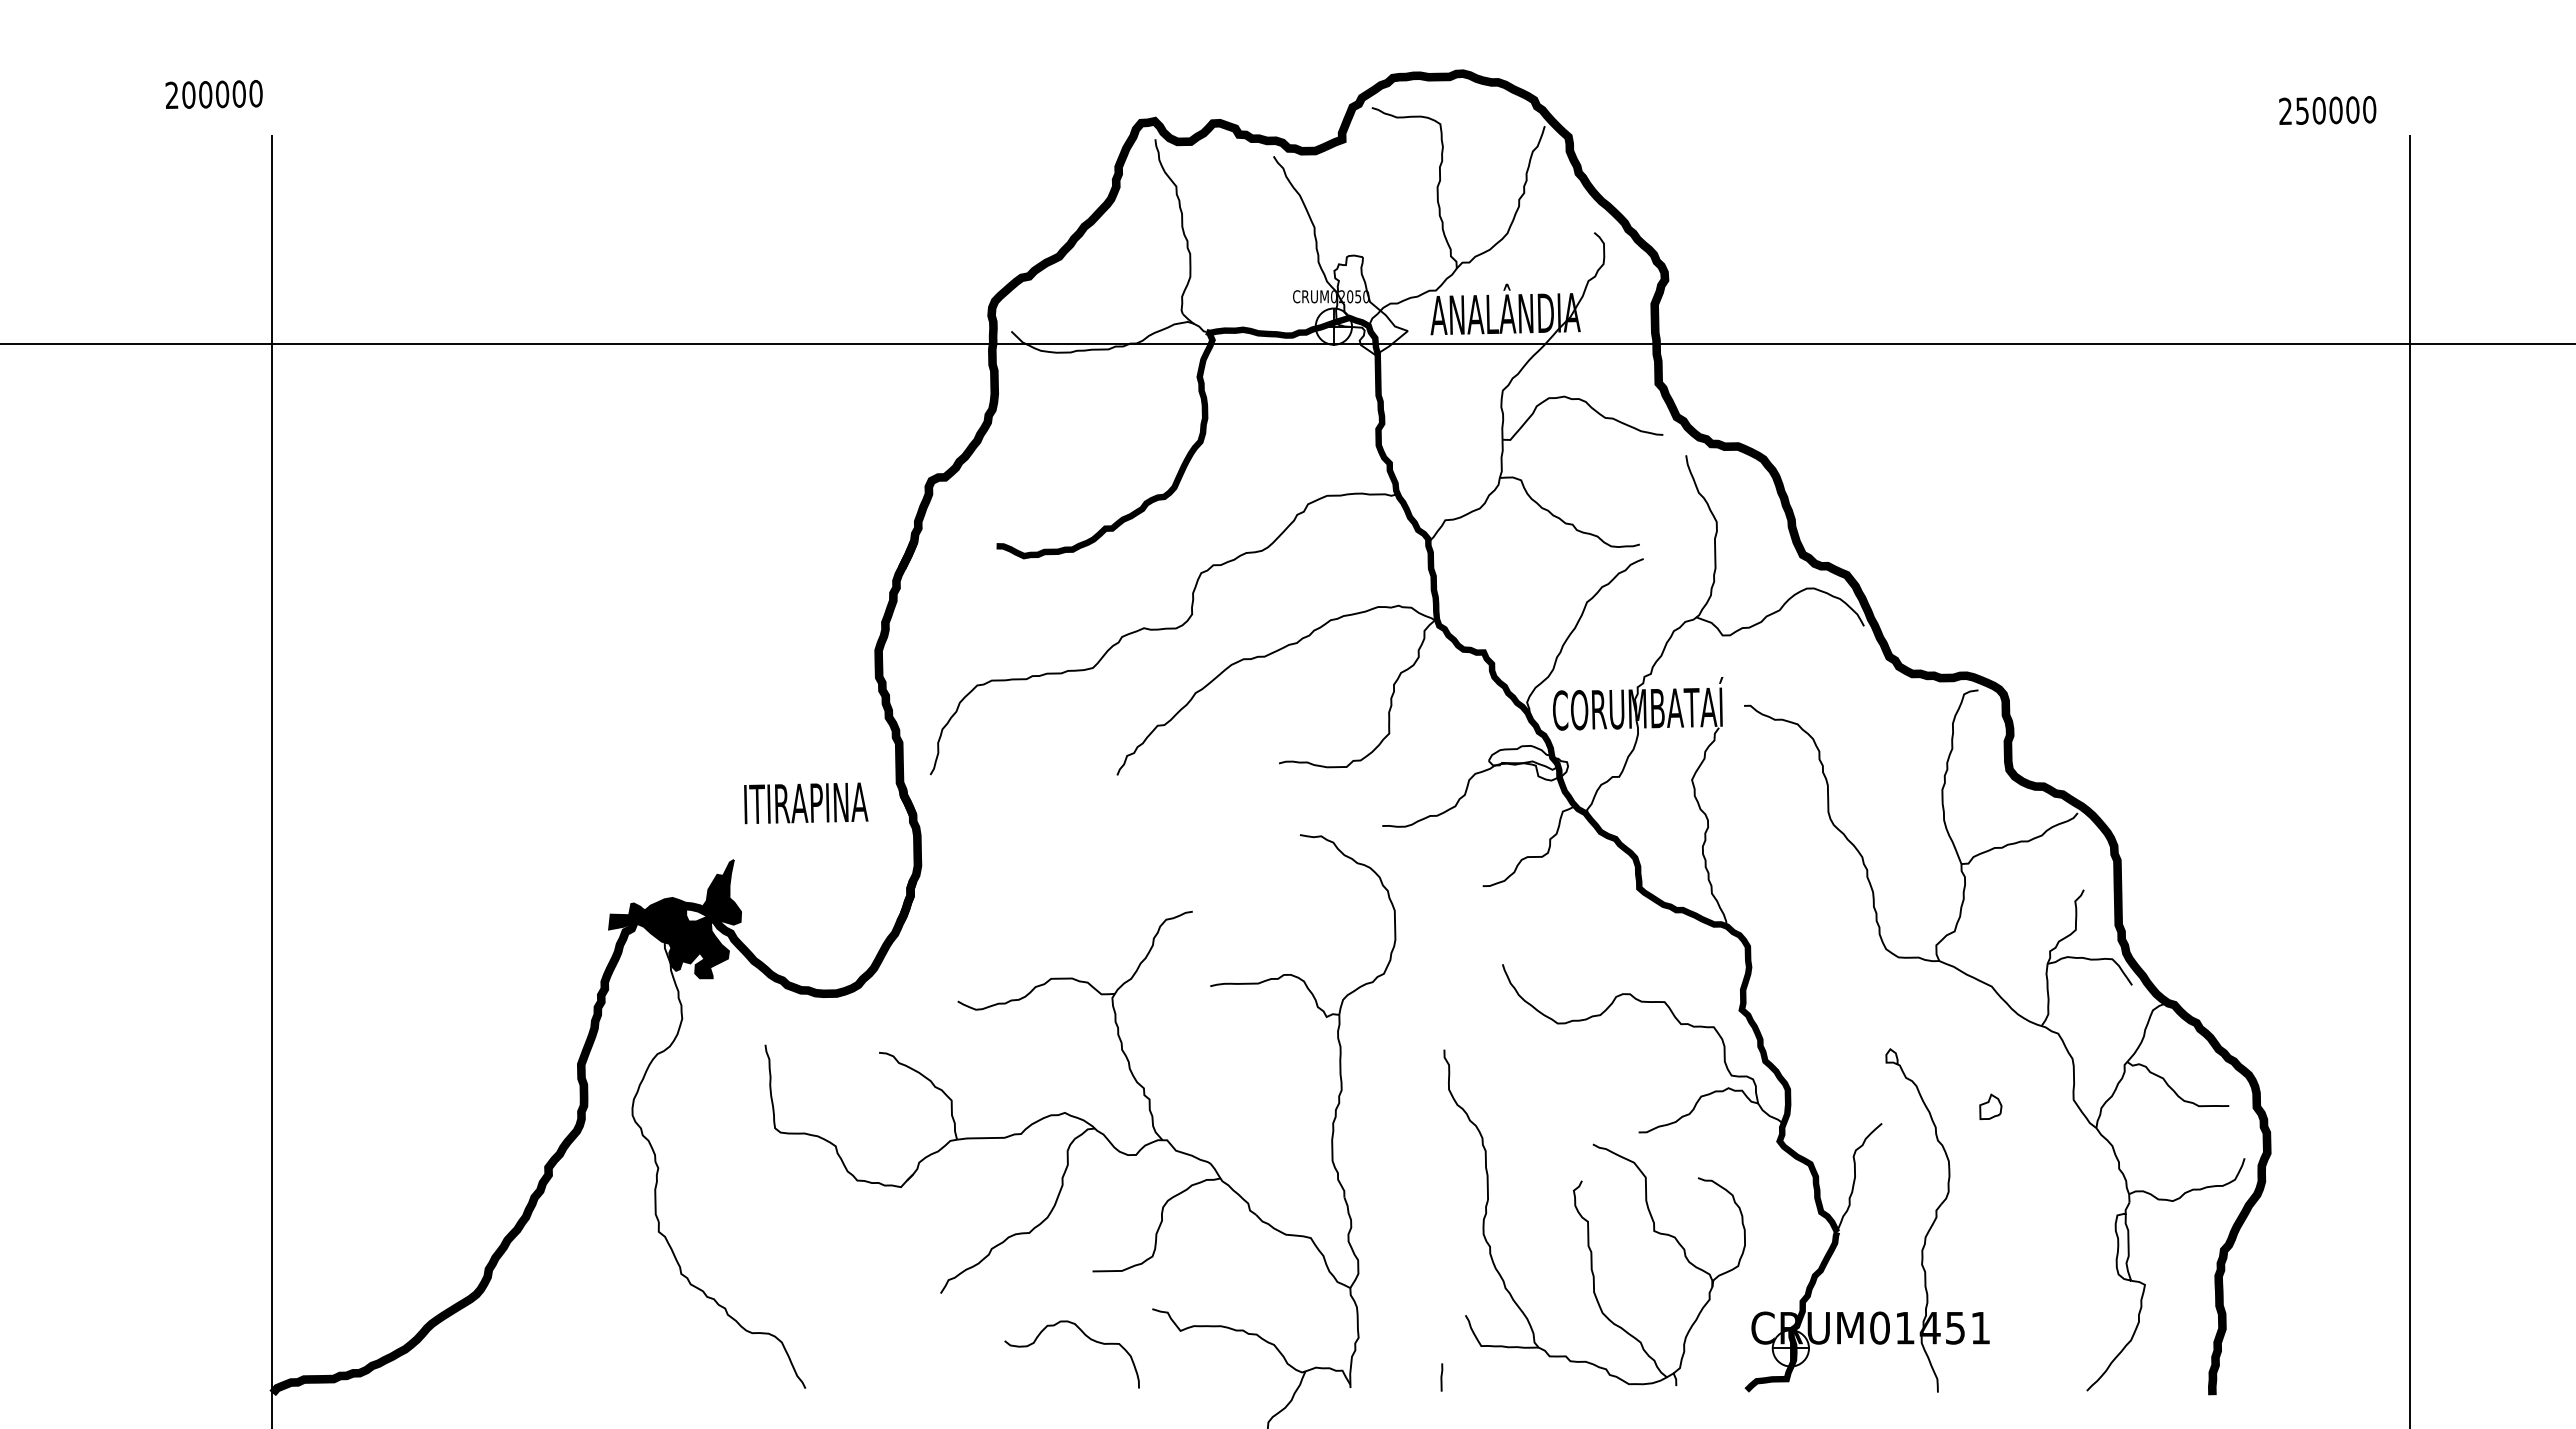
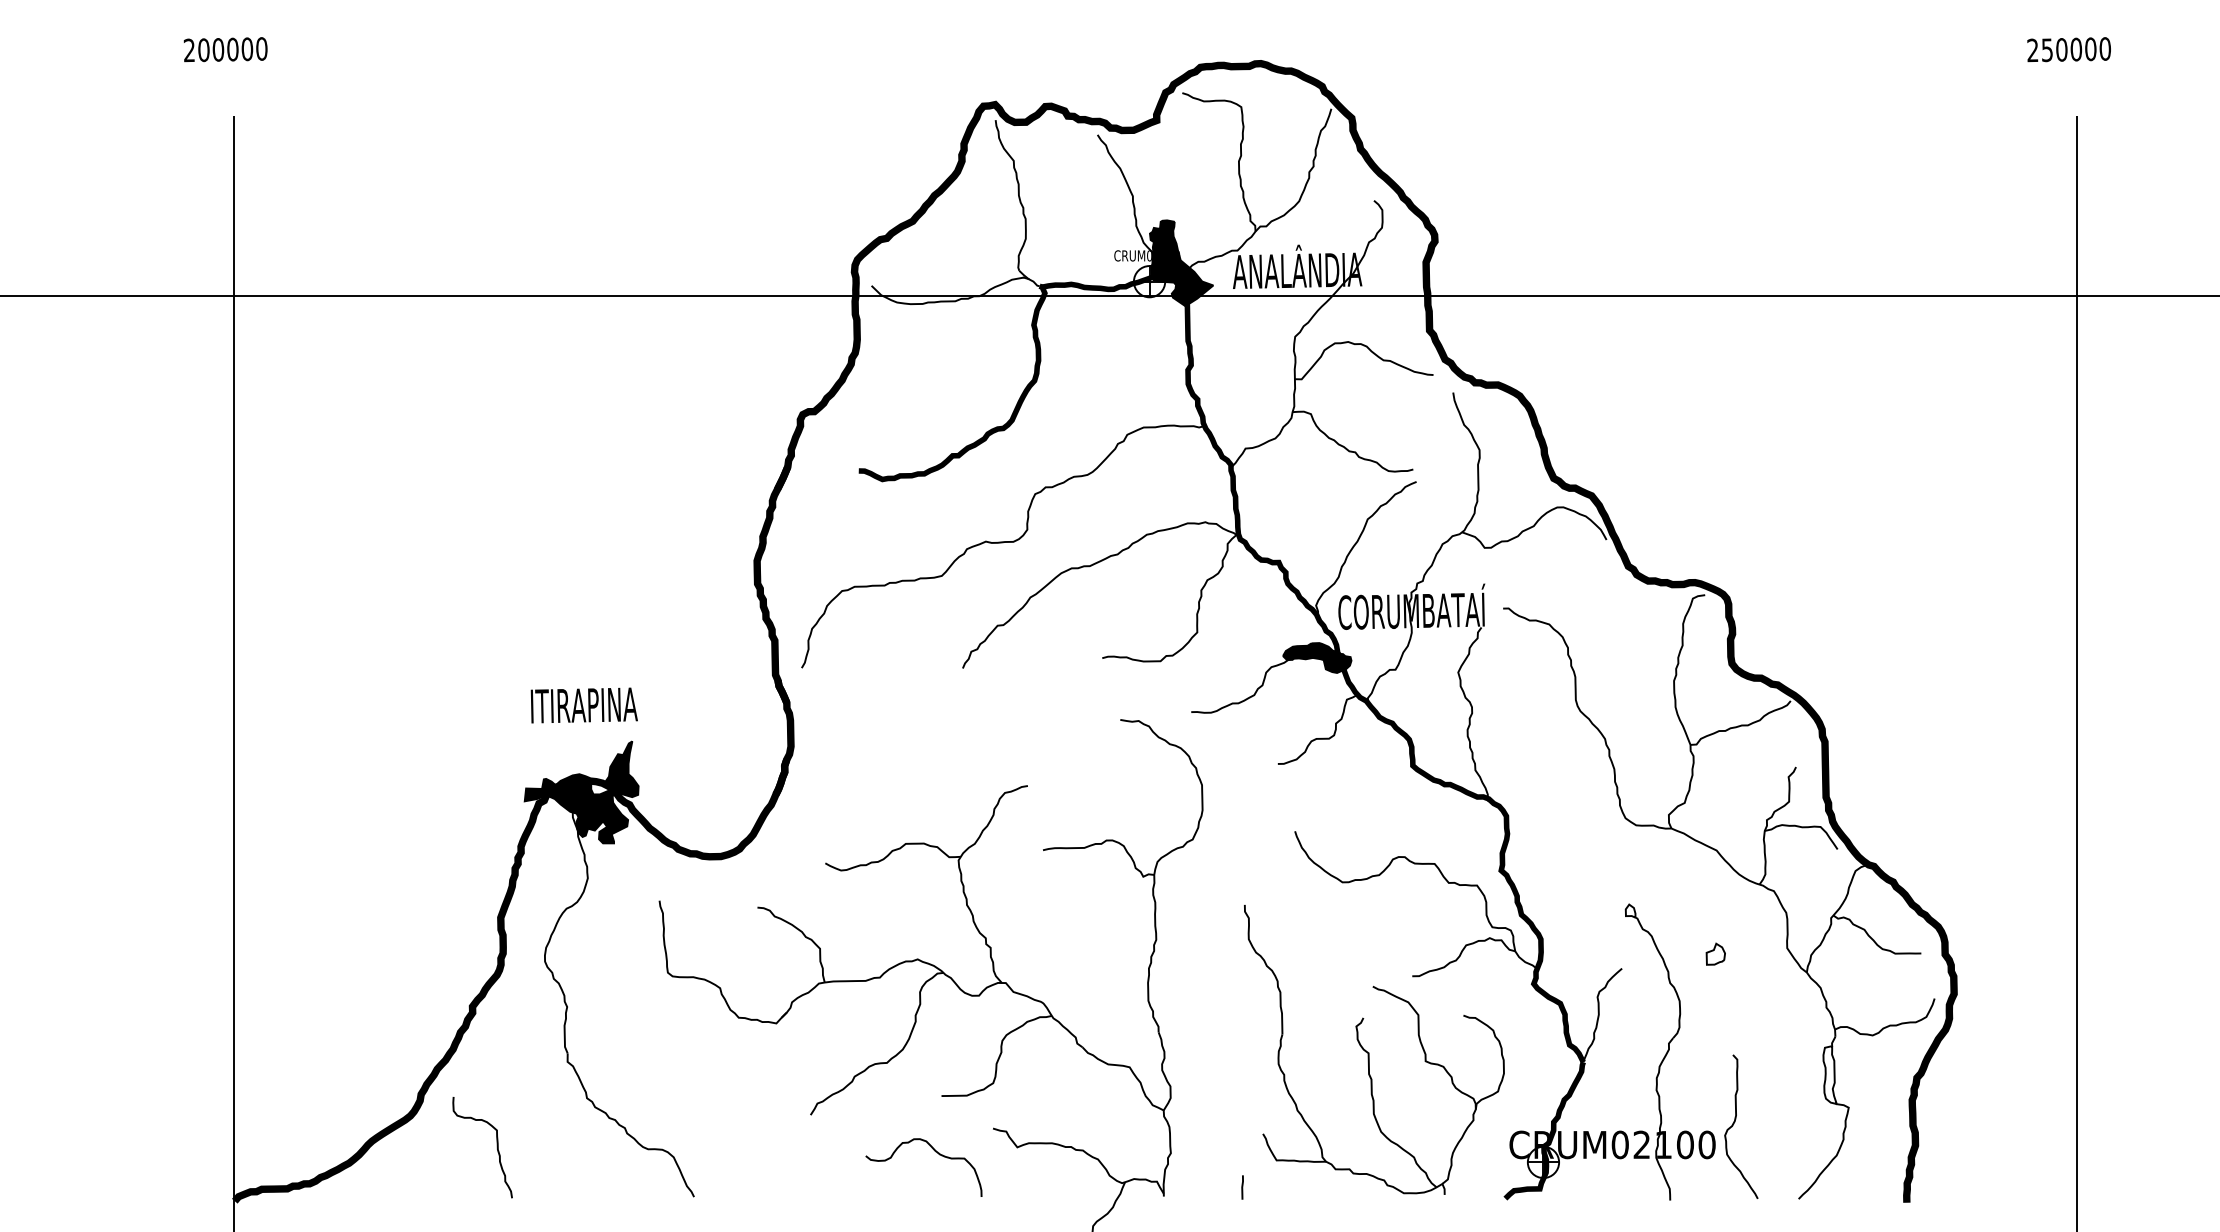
text: (213, 94) -> (225, 49), moved
text: (2327, 110) -> (2068, 49), moved
fill: (1370, 305) -> (1181, 263), added
fill: (1528, 762) -> (1317, 657), added
text: (806, 803) -> (584, 705), moved
curve: (2012, 1303) -> (1734, 1123), added
text: (1942, 1327) -> (1674, 1144), CRUM01451 -> CRUM02100
curve: (576, 1330) -> (496, 1146), added

